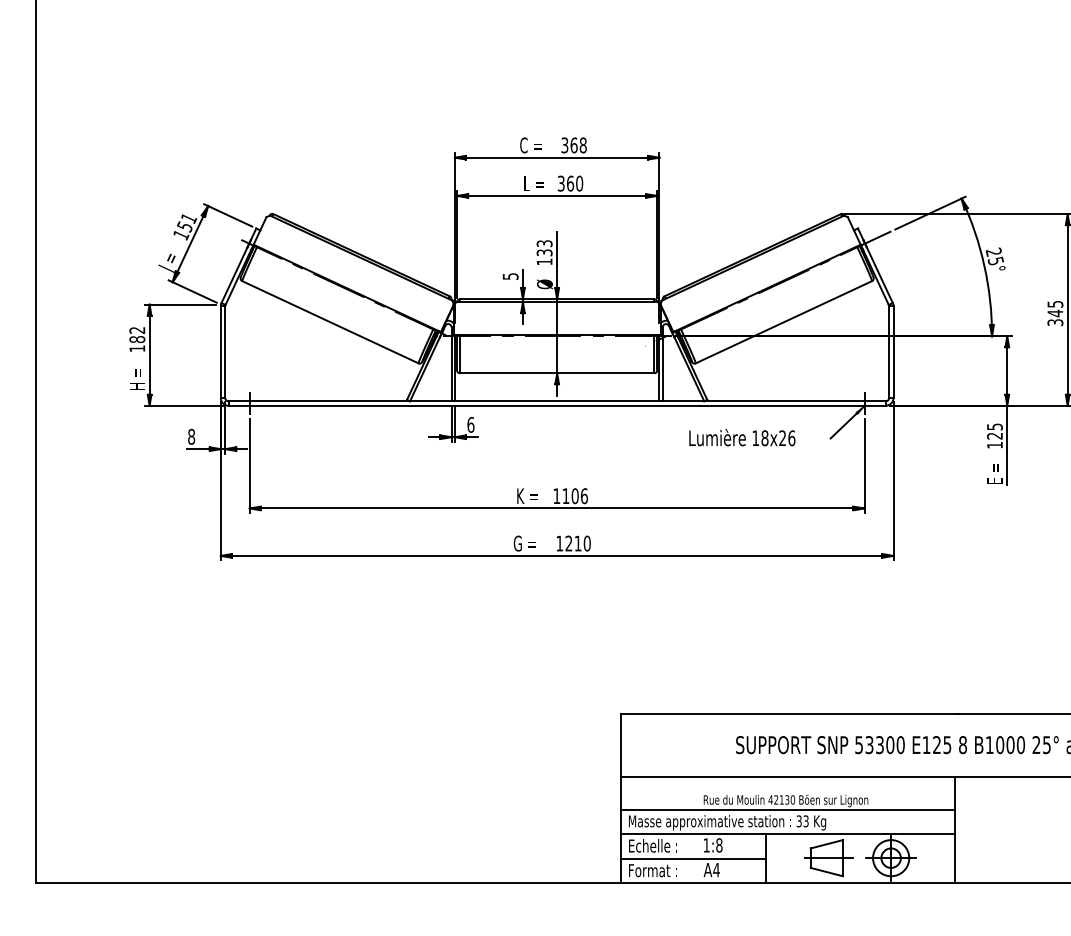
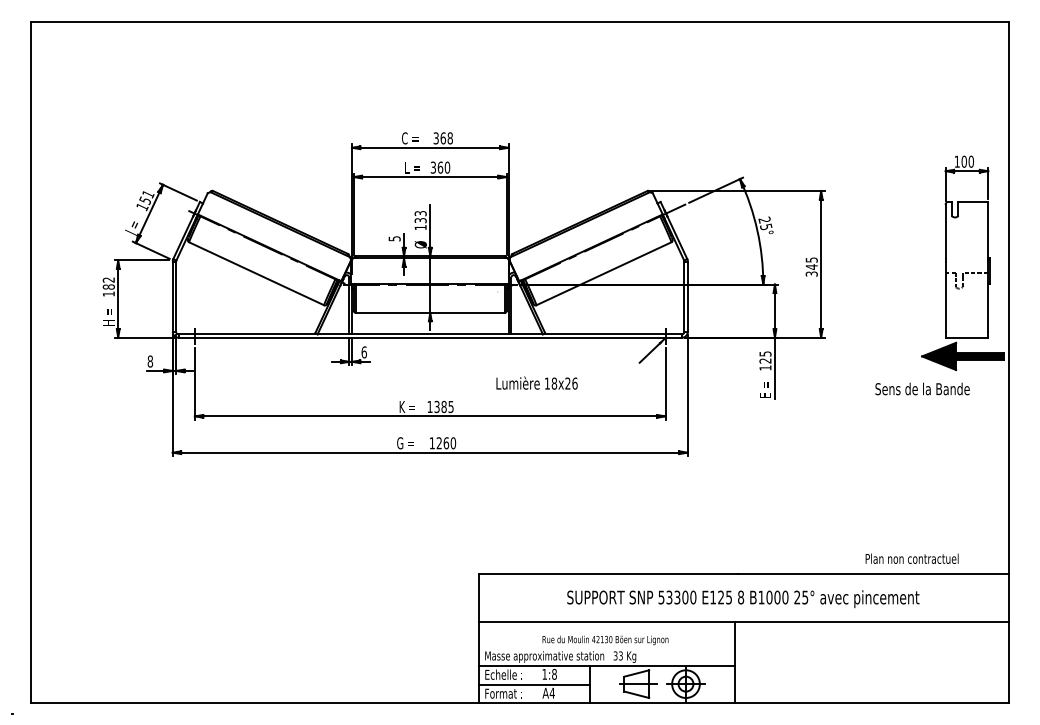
text: (741, 436) -> (536, 382), moved
text: (574, 495) -> (443, 406), 1106 -> 1385
text: (578, 543) -> (446, 443), 1210 -> 1260
line: (787, 810) -> (606, 647), removed

